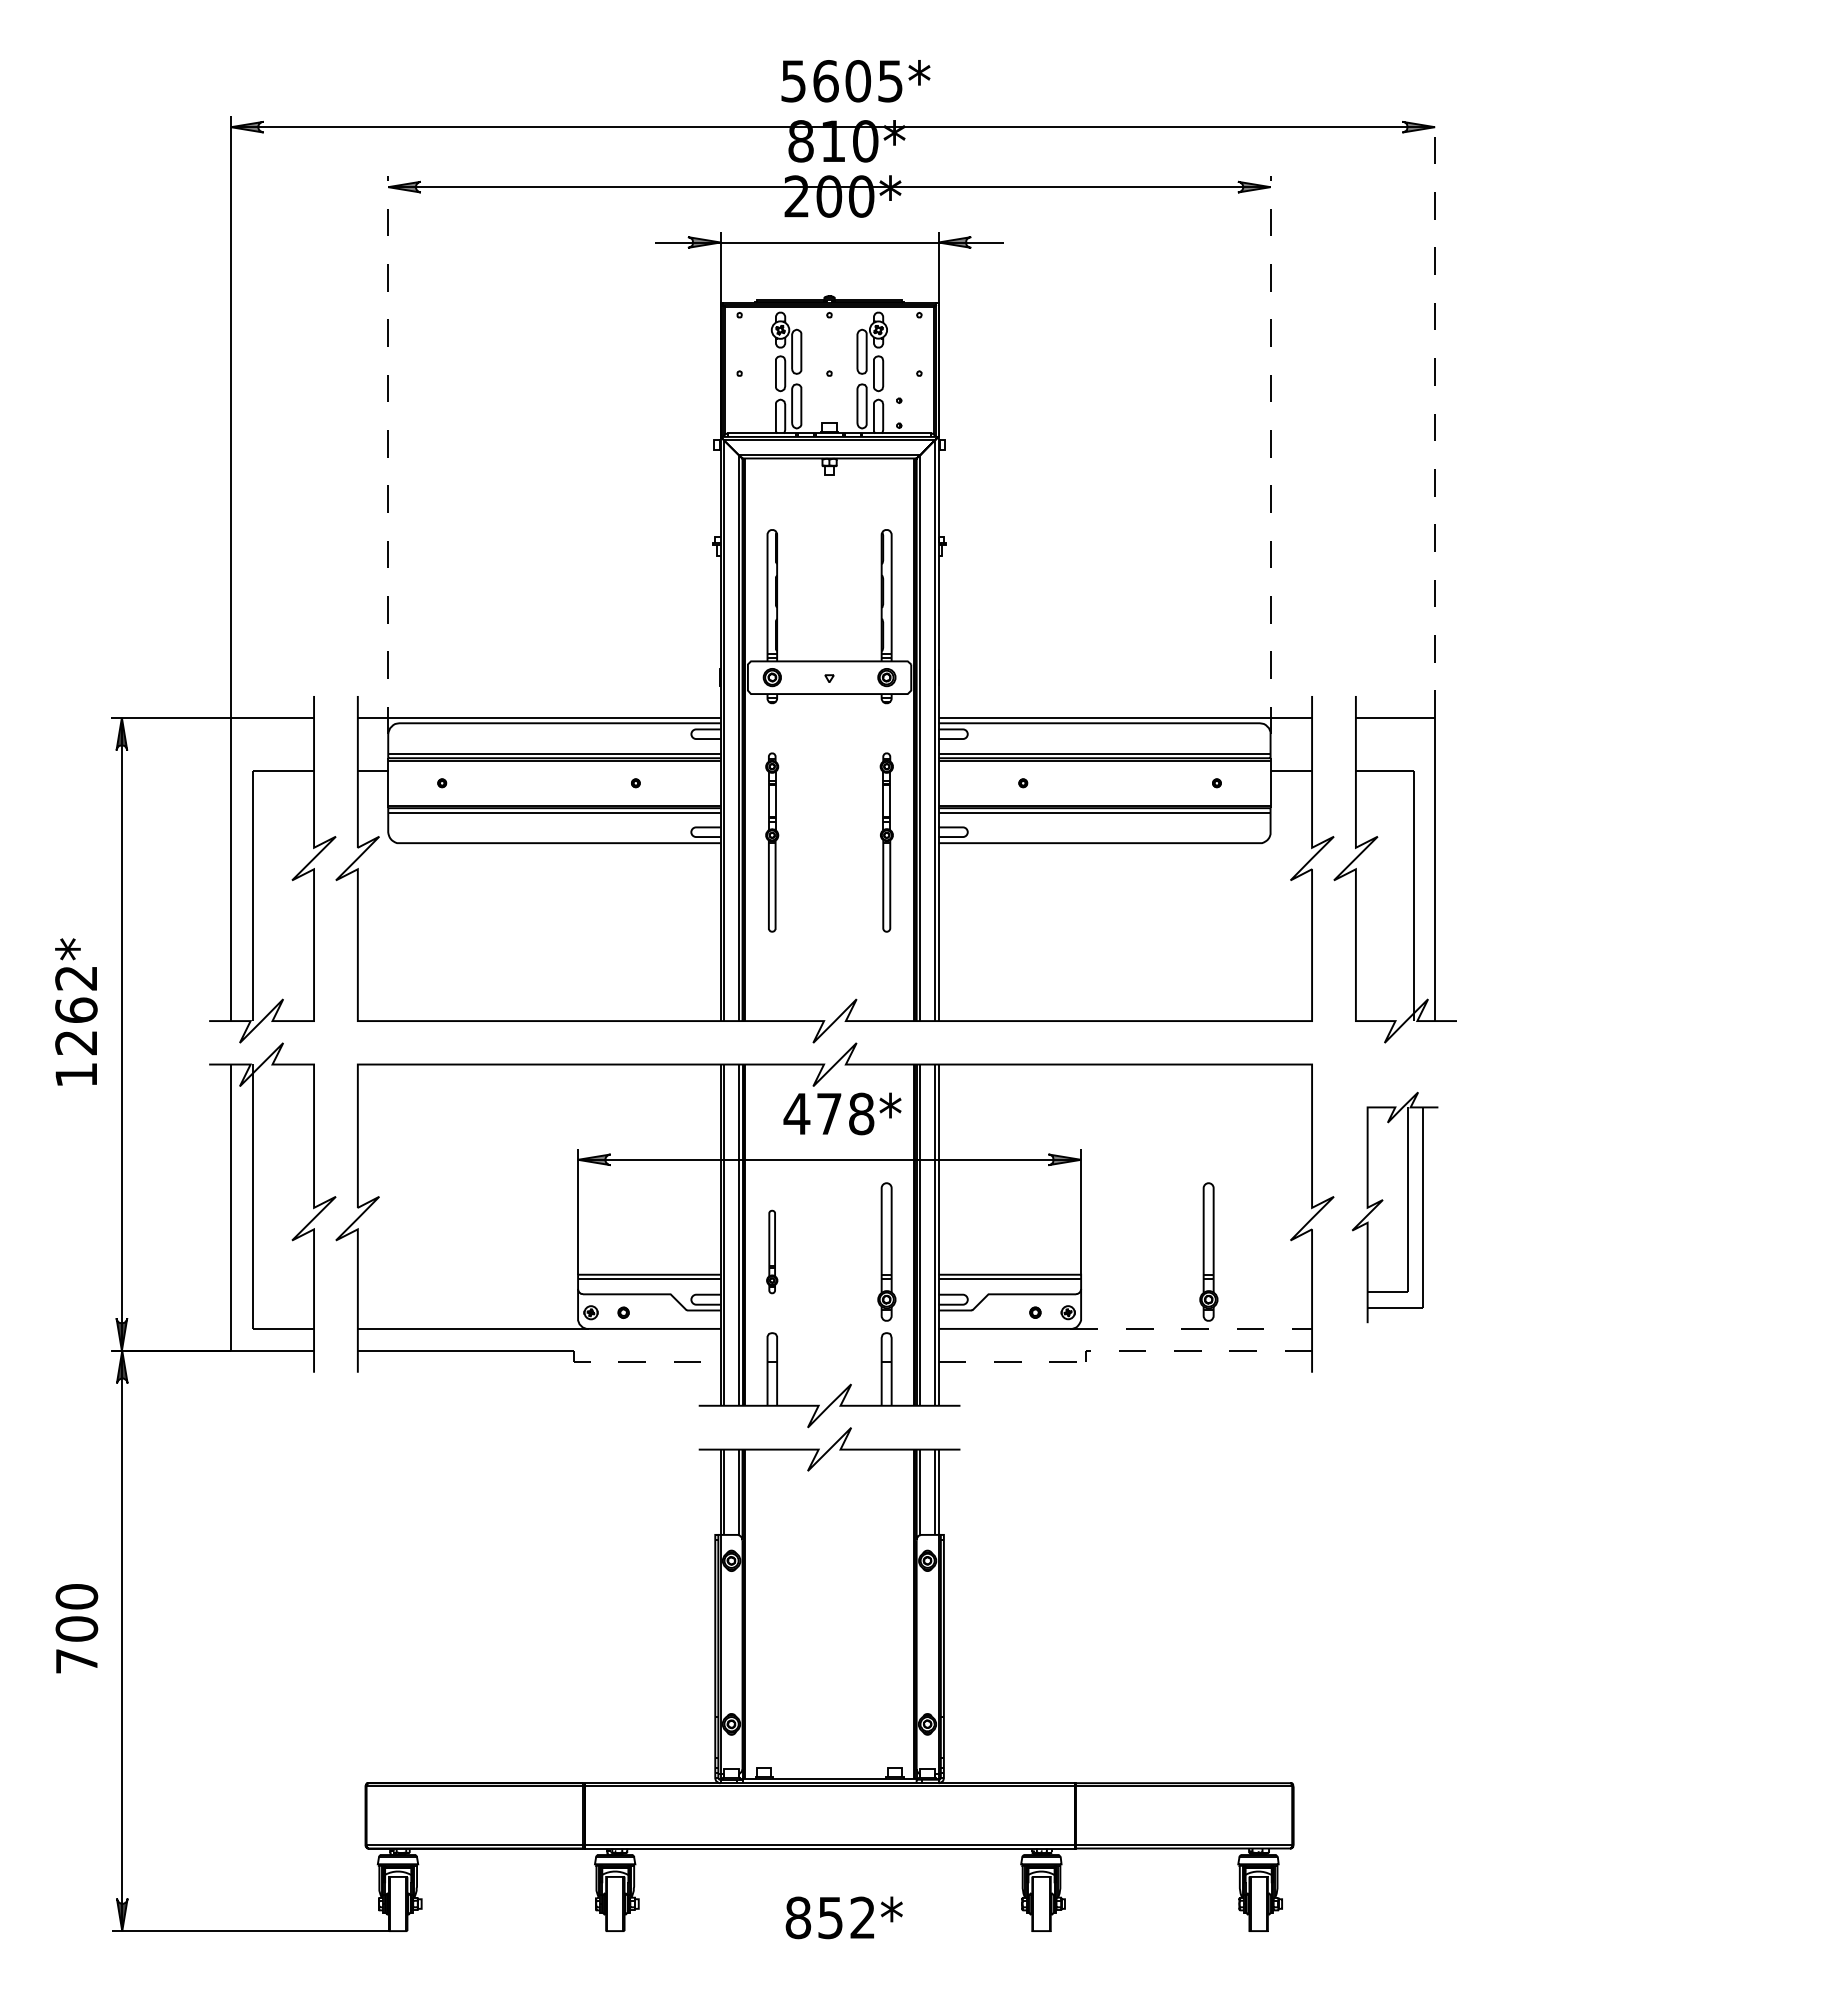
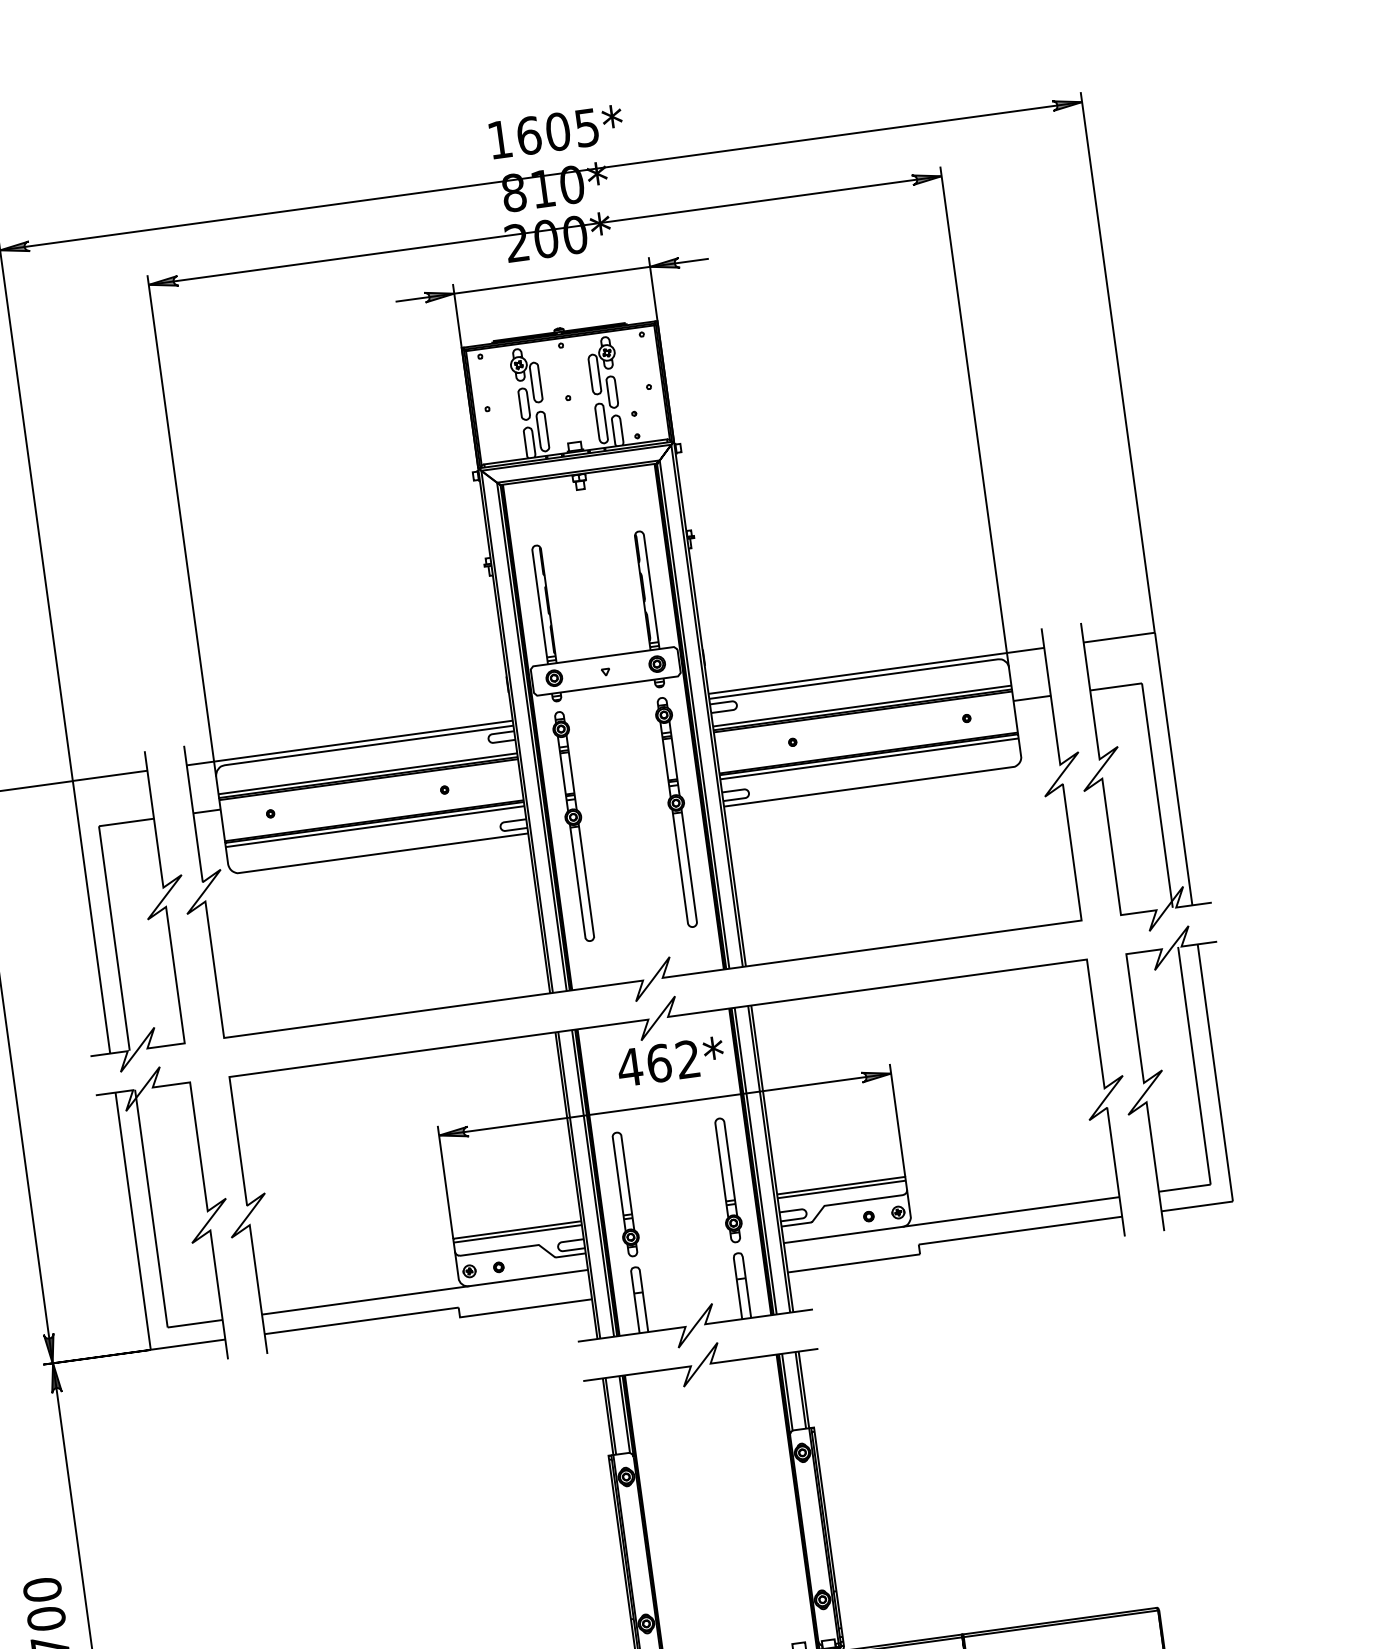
text: (793, 81) -> (499, 140), 5605* -> 1605*
line: (1435, 416) -> (1118, 362), dashed -> solid
line: (388, 455) -> (182, 525), dashed -> solid
line: (1270, 455) -> (974, 417), dashed -> solid
part: (771, 842) -> (573, 826), size x1.43
part: (886, 842) -> (677, 812), size x1.43
text: (845, 1113) -> (673, 1060), 478* -> 462*
part: (1394, 1207) -> (1178, 1077), size x1.43
part: (771, 1251) -> (624, 1194), size x1.67
part: (1208, 1251) -> (1016, 1140), removed
line: (1191, 1328) -> (1011, 1211), dashed -> solid
line: (1198, 1350) -> (1020, 1230), dashed -> solid
line: (641, 1361) -> (520, 1308), dashed -> solid
line: (1012, 1361) -> (854, 1263), dashed -> solid

